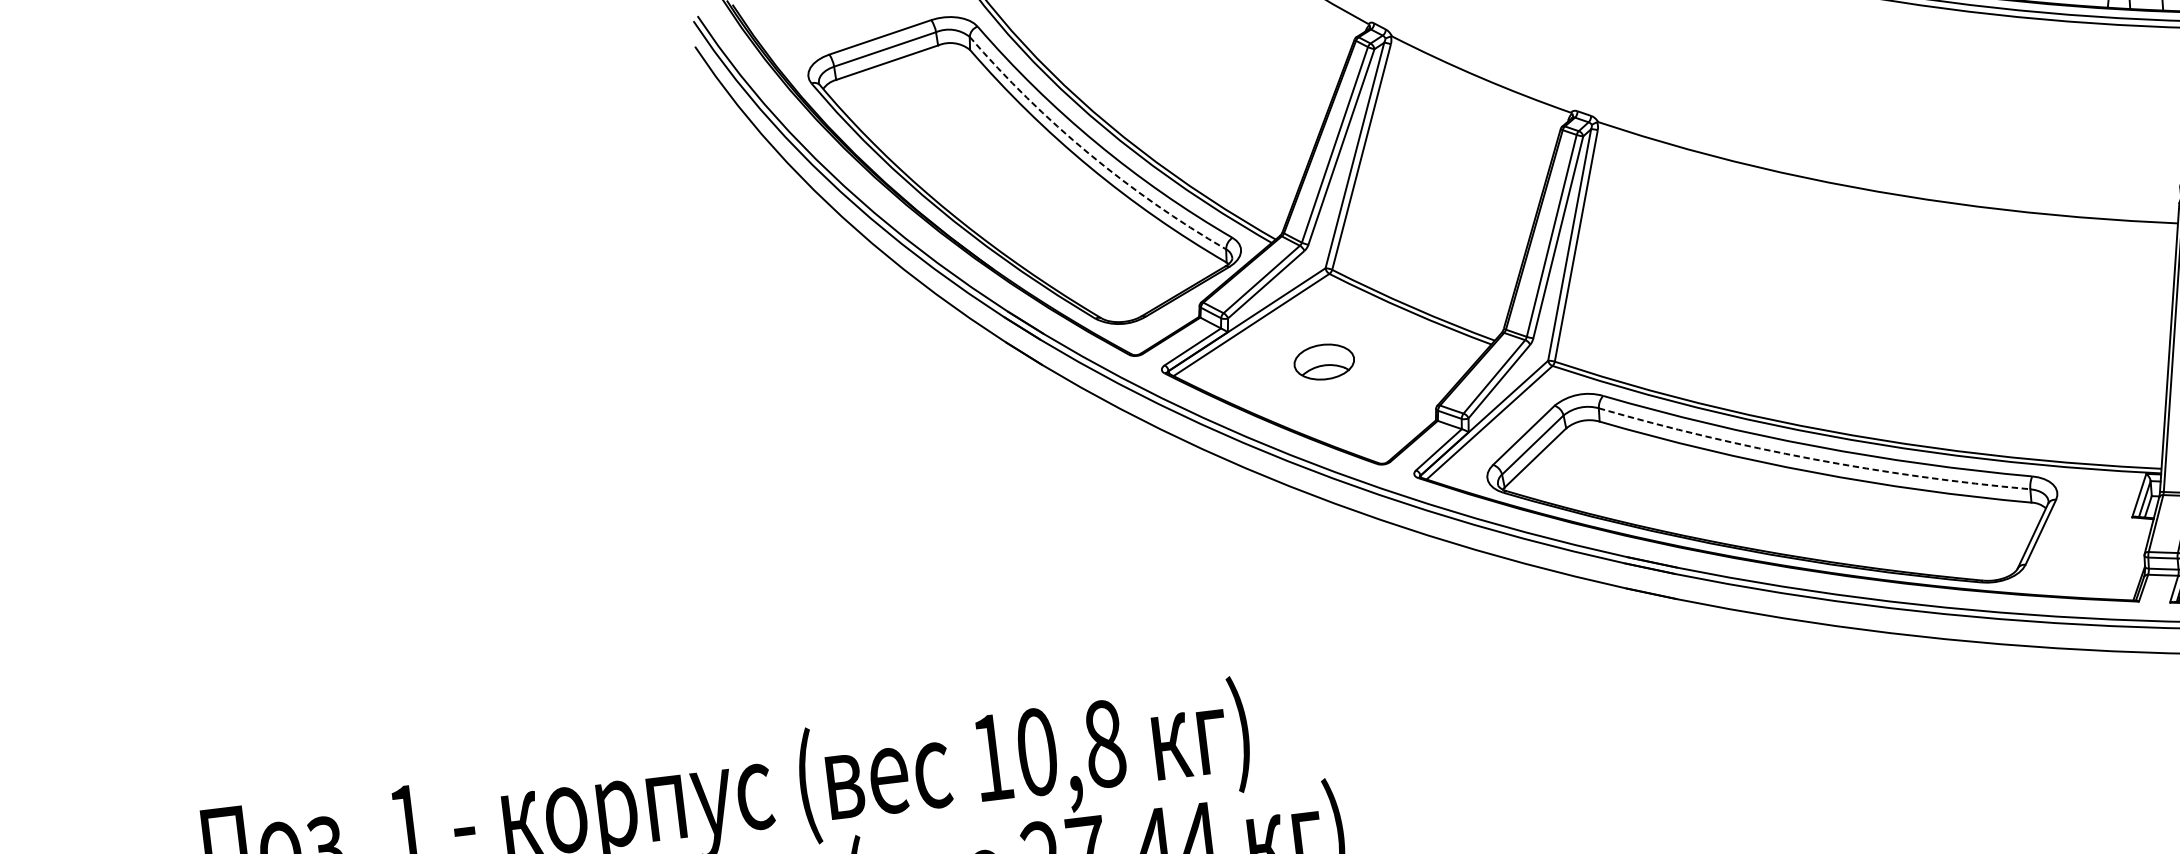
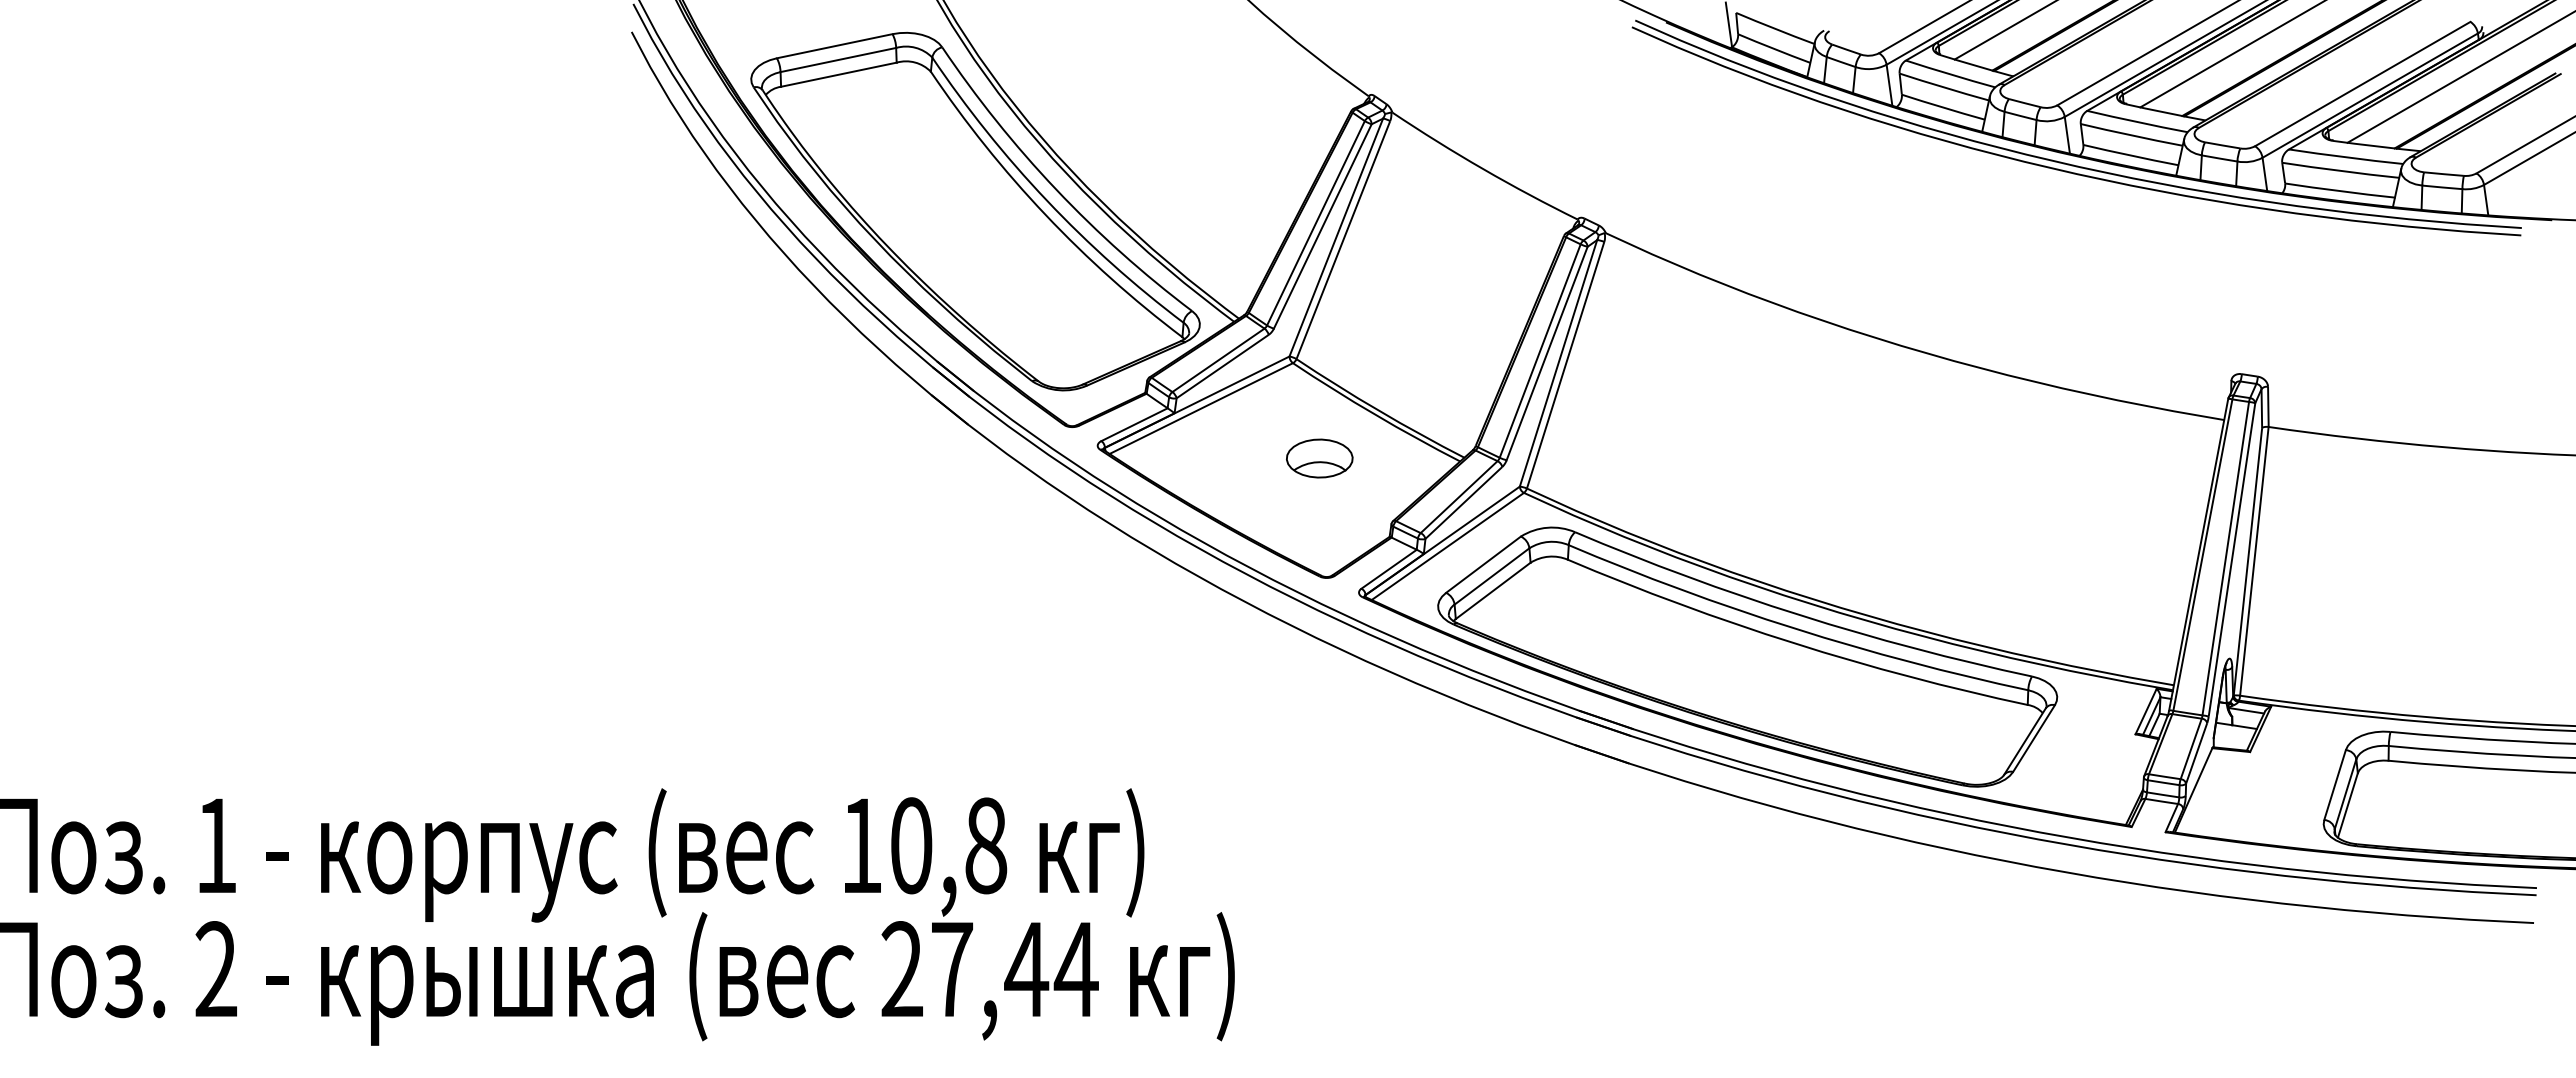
arc: (1088, 153) -> (1046, 200), dashed -> solid
part: (1324, 362) -> (1319, 458), moved
arc: (1813, 458) -> (1795, 628), dashed -> solid

